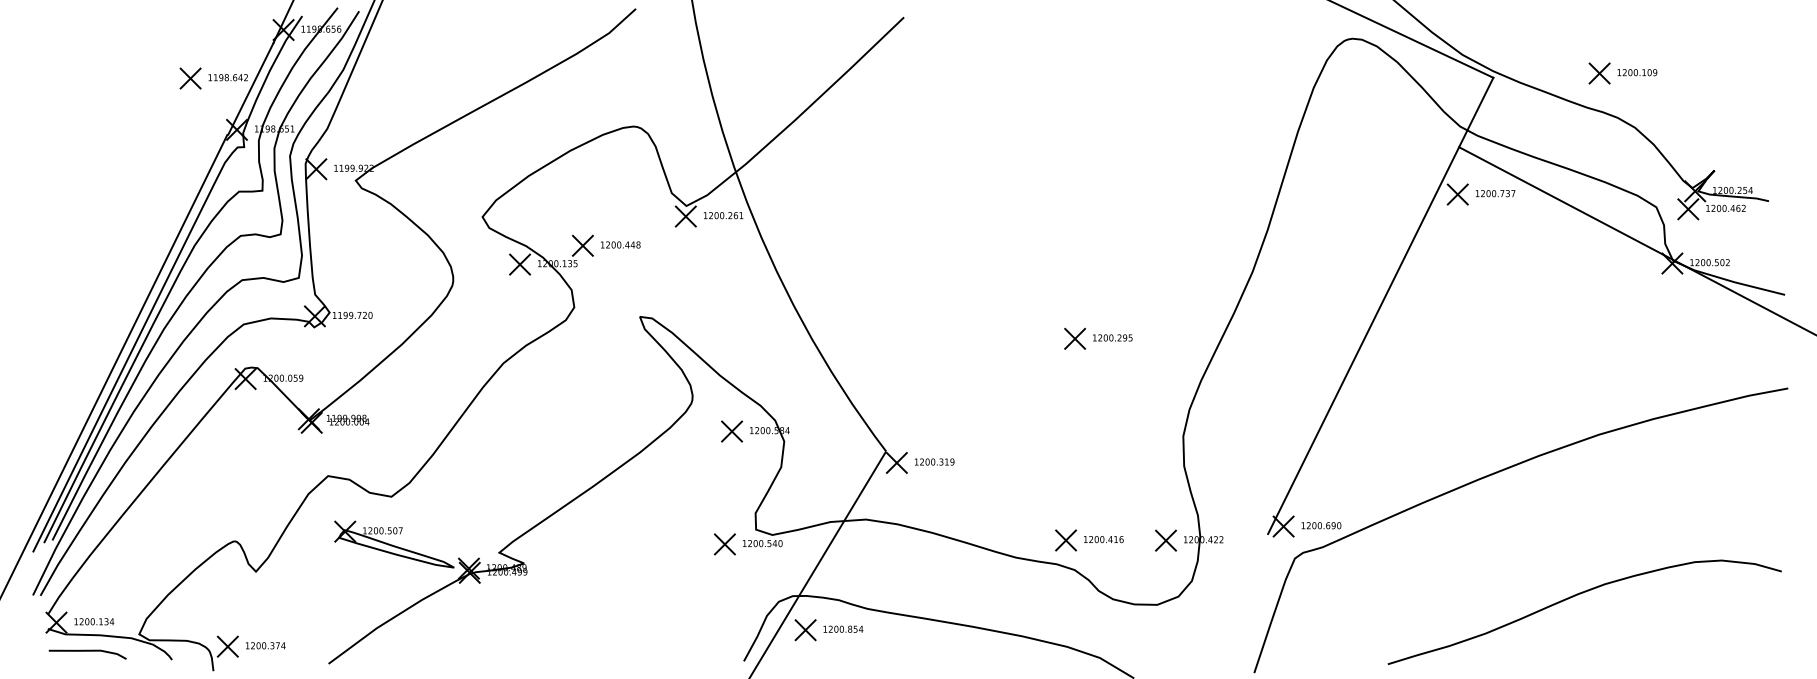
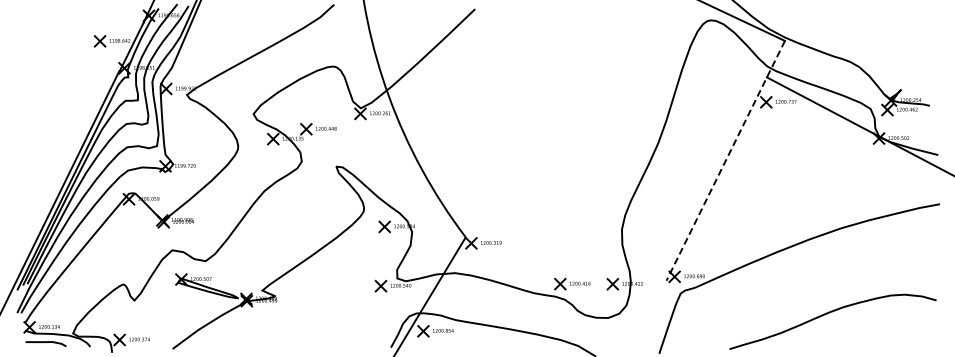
part: (1621, 73) -> (852, 38), removed
line: (1380, 305) -> (725, 160), solid -> dashed
part: (1096, 337) -> (576, 177), removed

